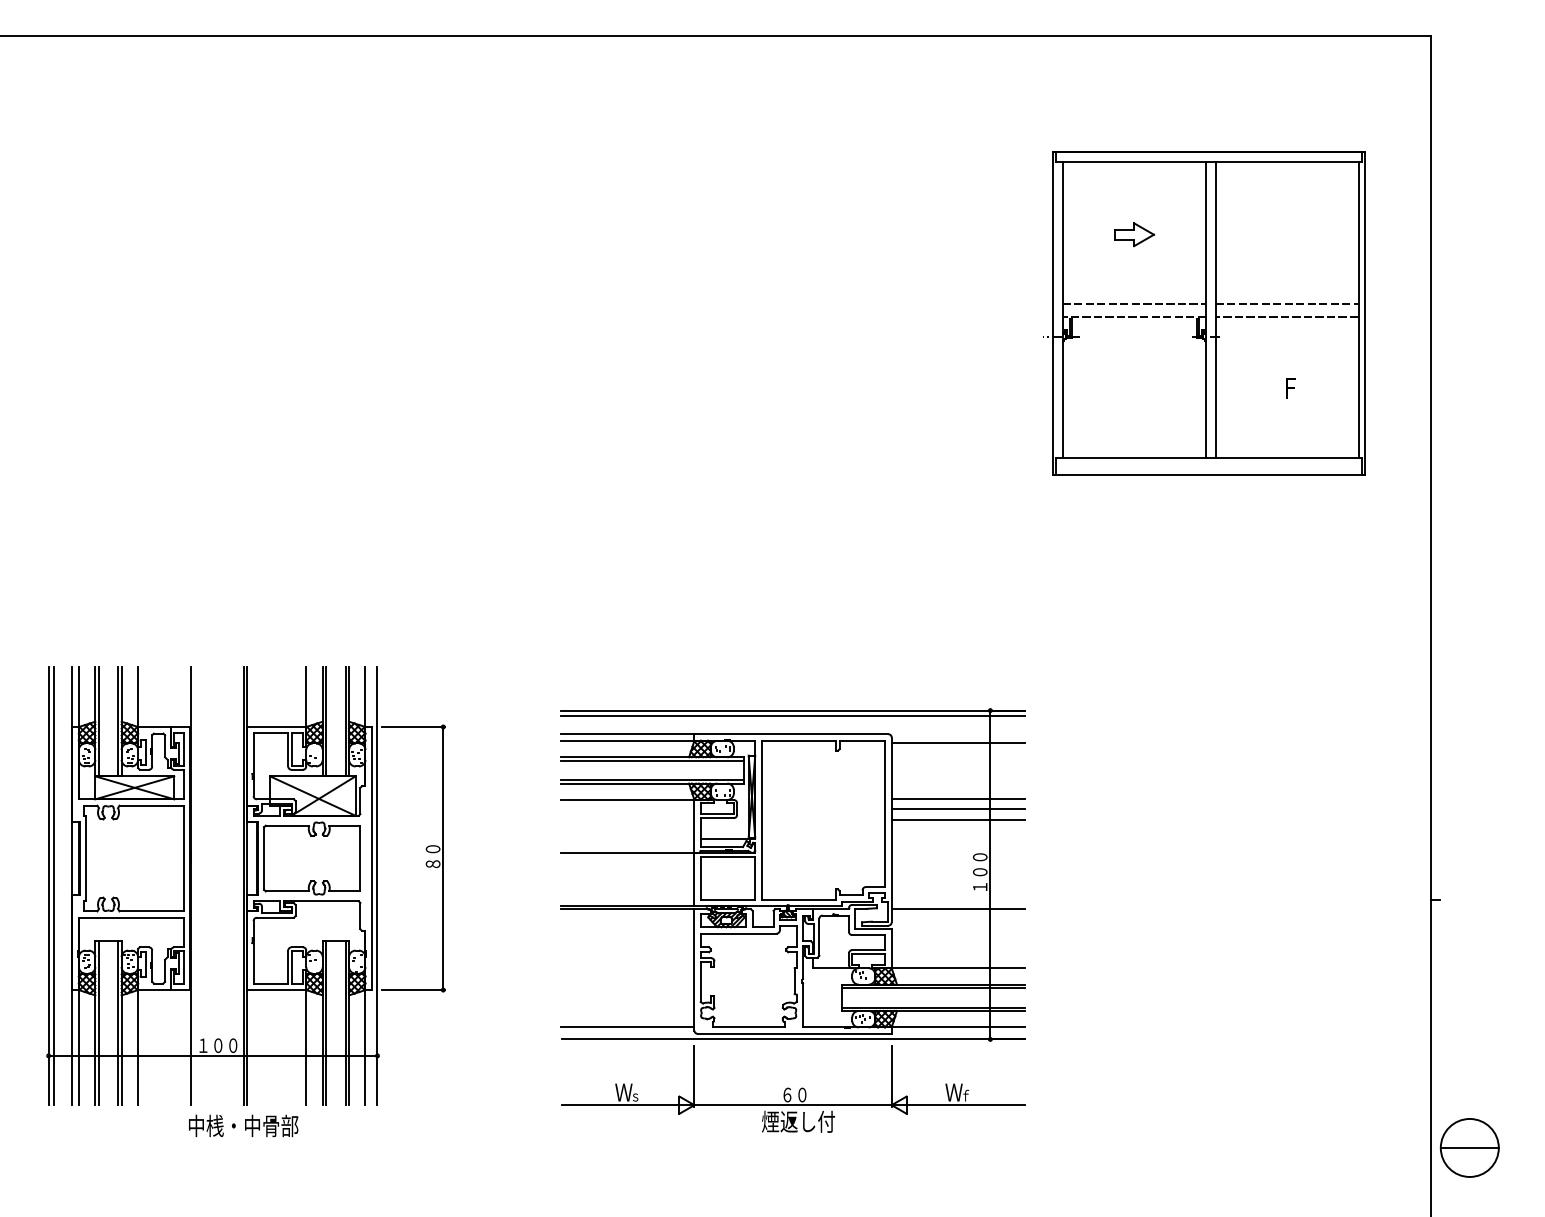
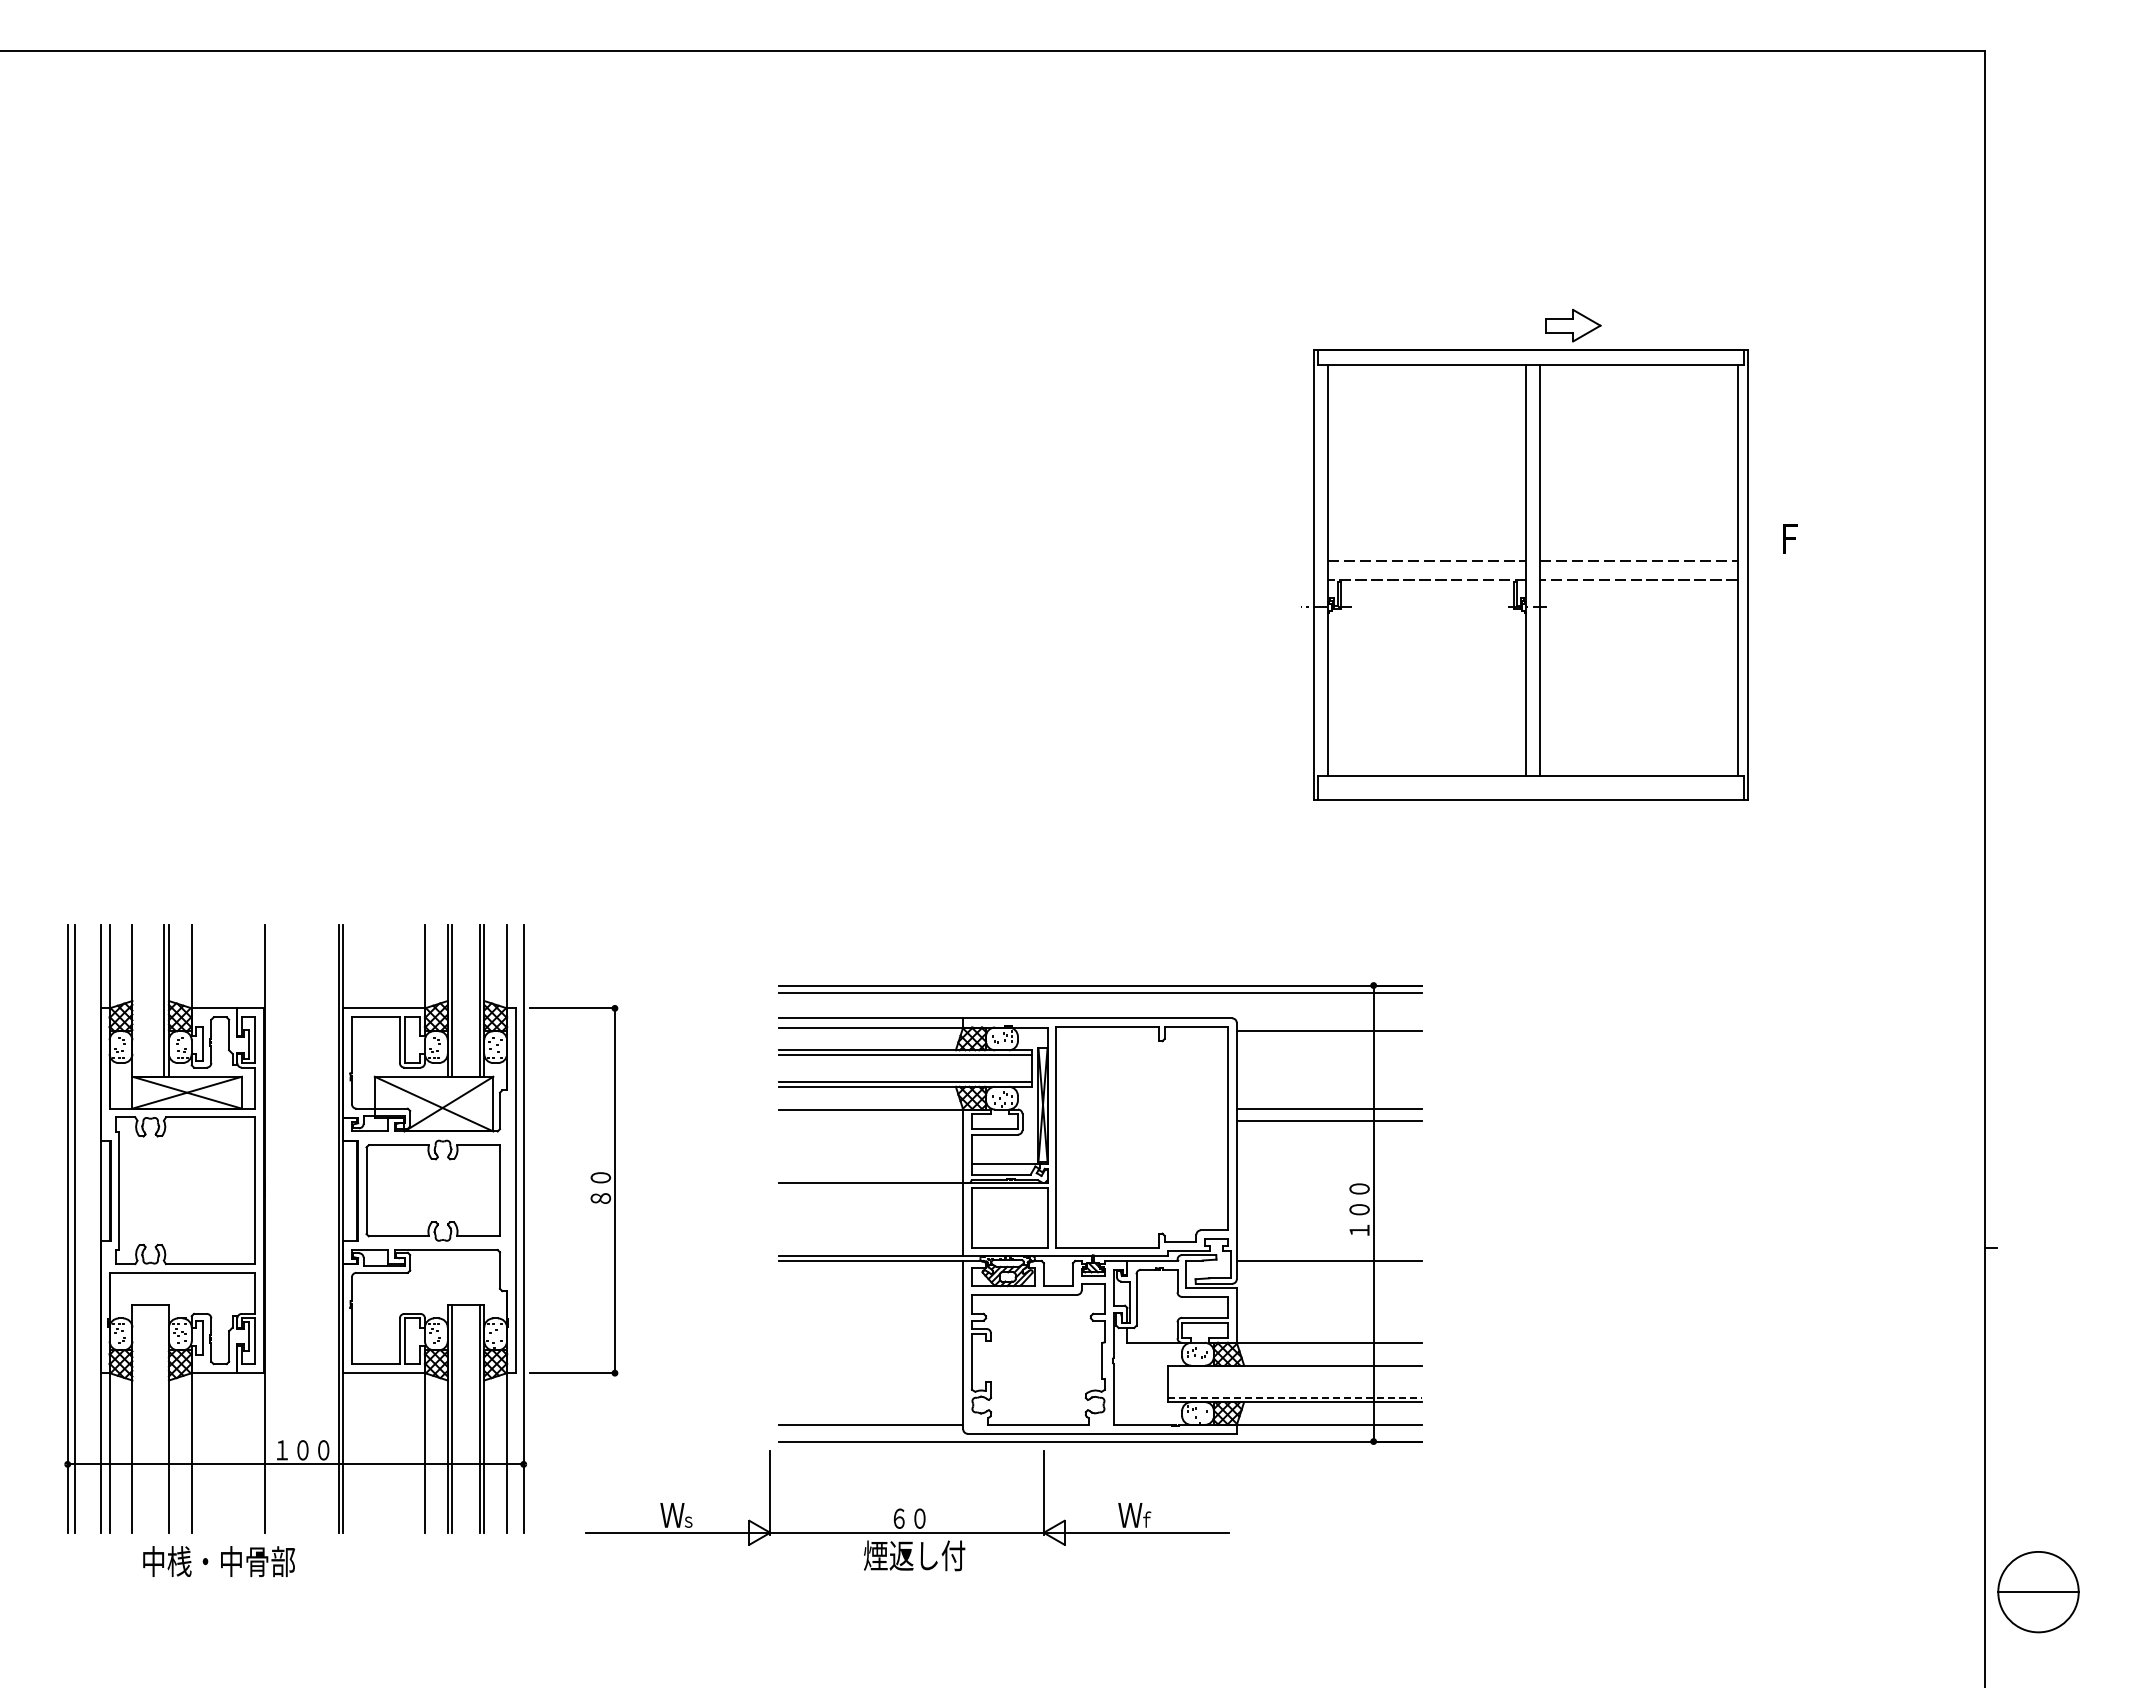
part: (1204, 313) -> (1524, 574), moved
line: (98, 721) -> (137, 1000), removed
line: (957, 819) -> (1328, 1136), removed
line: (933, 988) -> (1294, 1370), removed
line: (933, 1007) -> (1294, 1397), solid -> dashed
line: (98, 1022) -> (137, 1418), removed
line: (118, 1022) -> (164, 1418), removed
part: (793, 1089) -> (907, 1510), moved
text: (243, 1125) -> (219, 1561), moved

